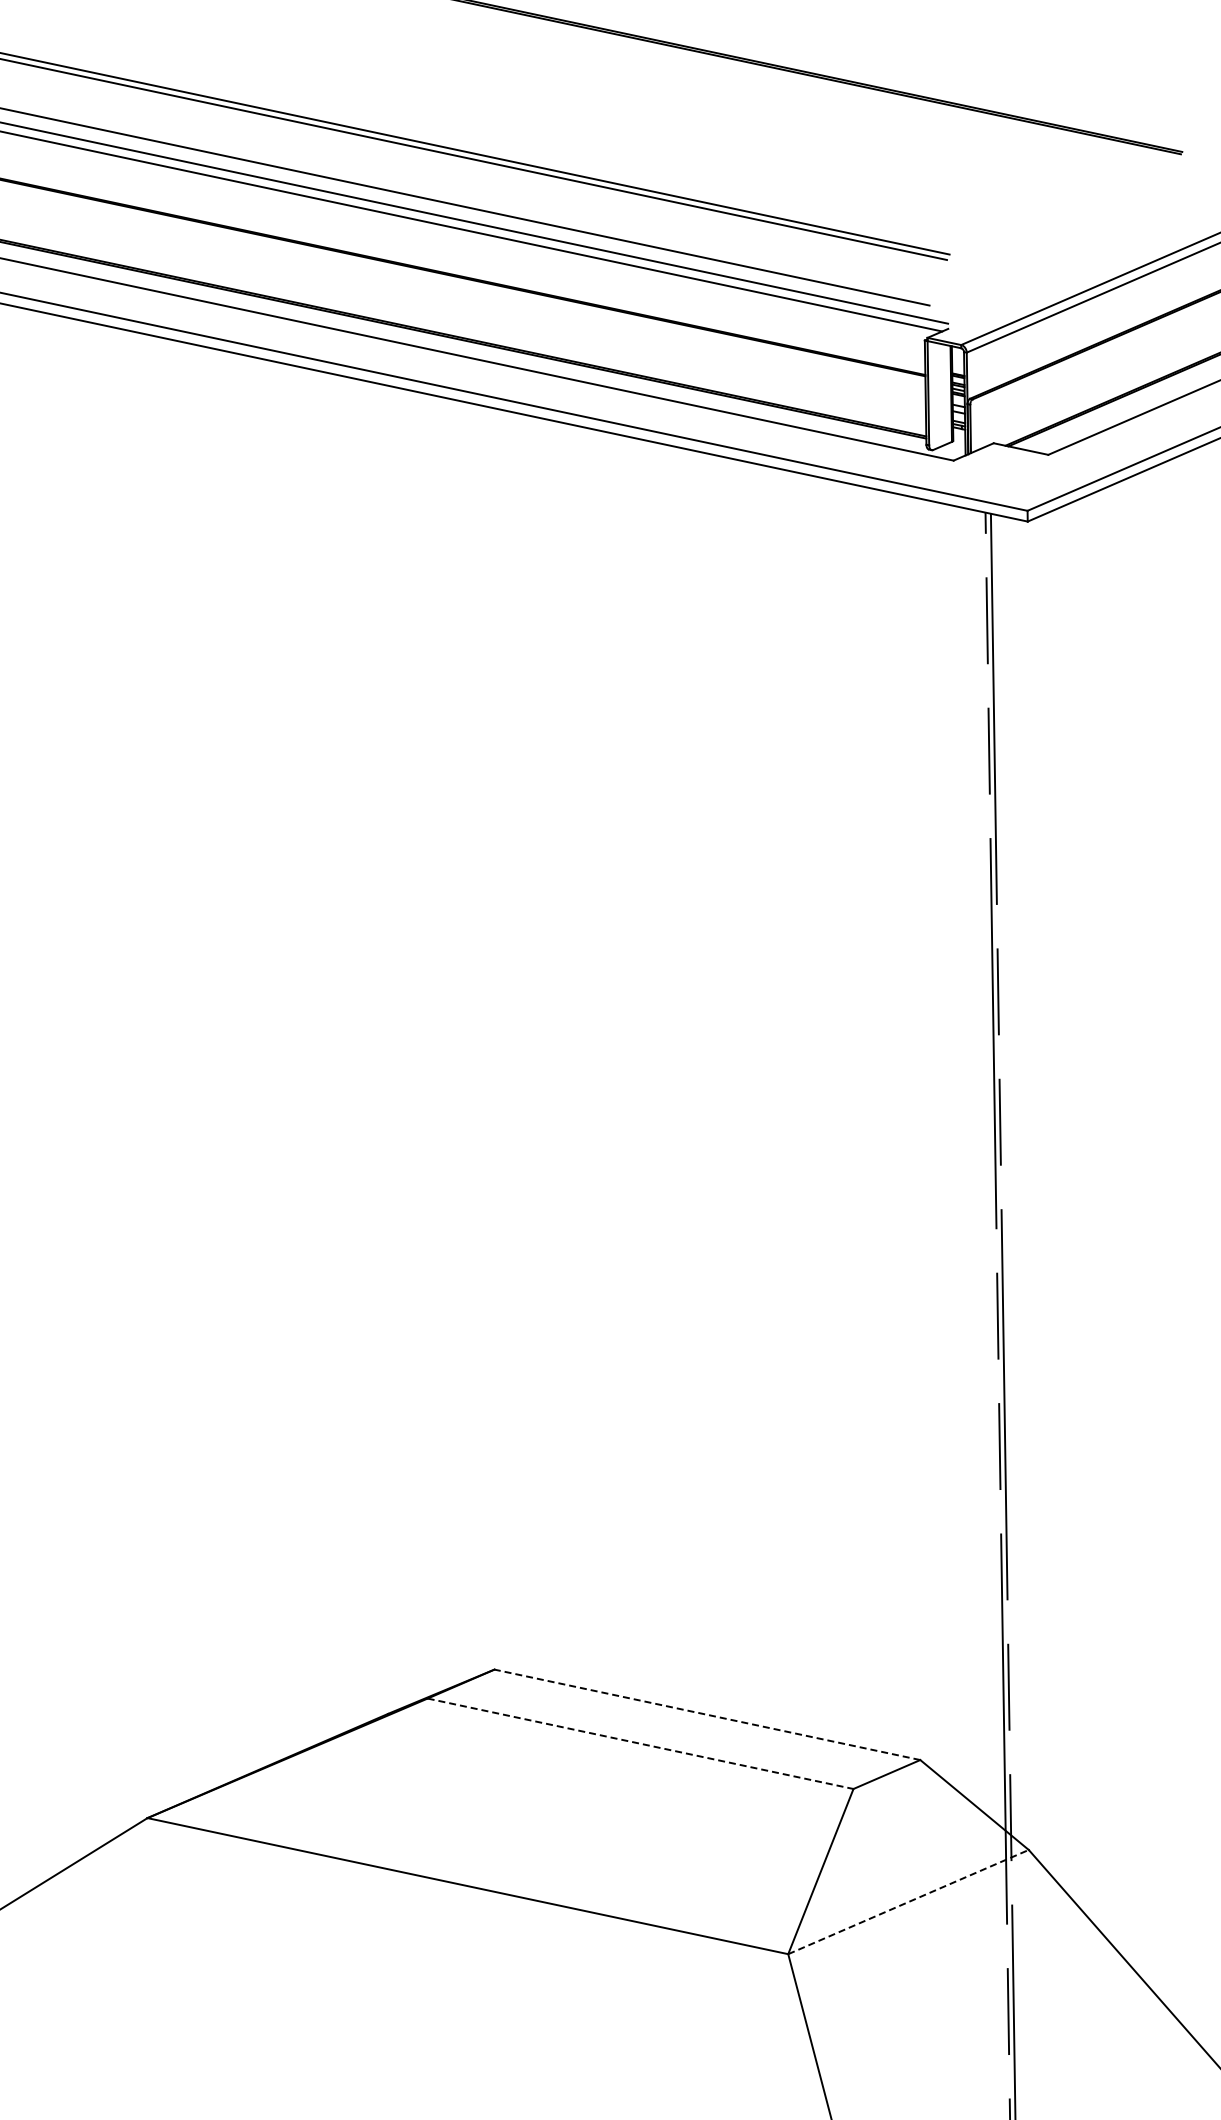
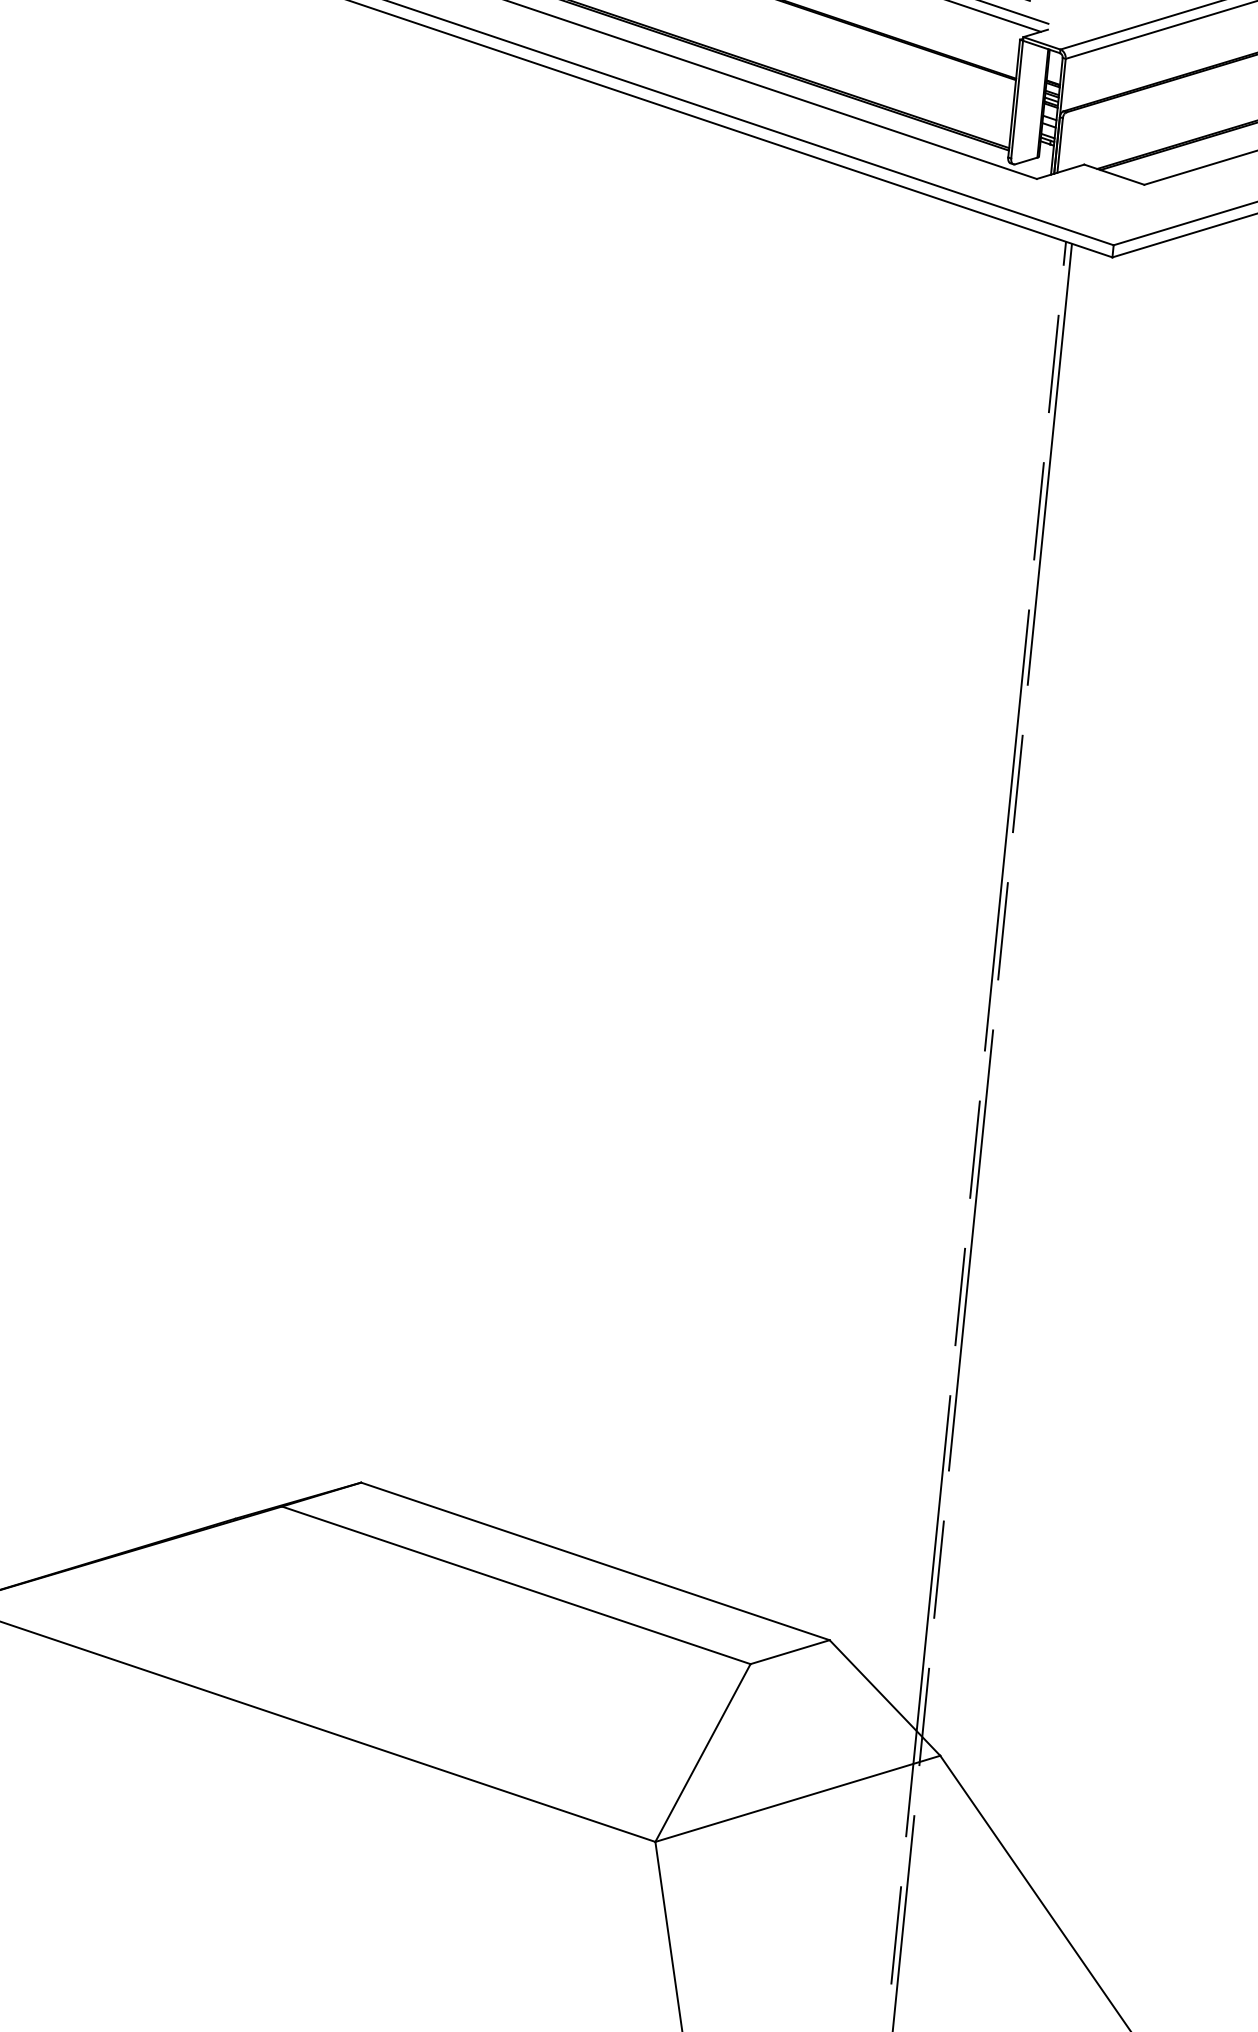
line: (707, 1714) -> (595, 1561), dashed -> solid
line: (640, 1743) -> (516, 1585), dashed -> solid
line: (908, 1901) -> (797, 1798), dashed -> solid

